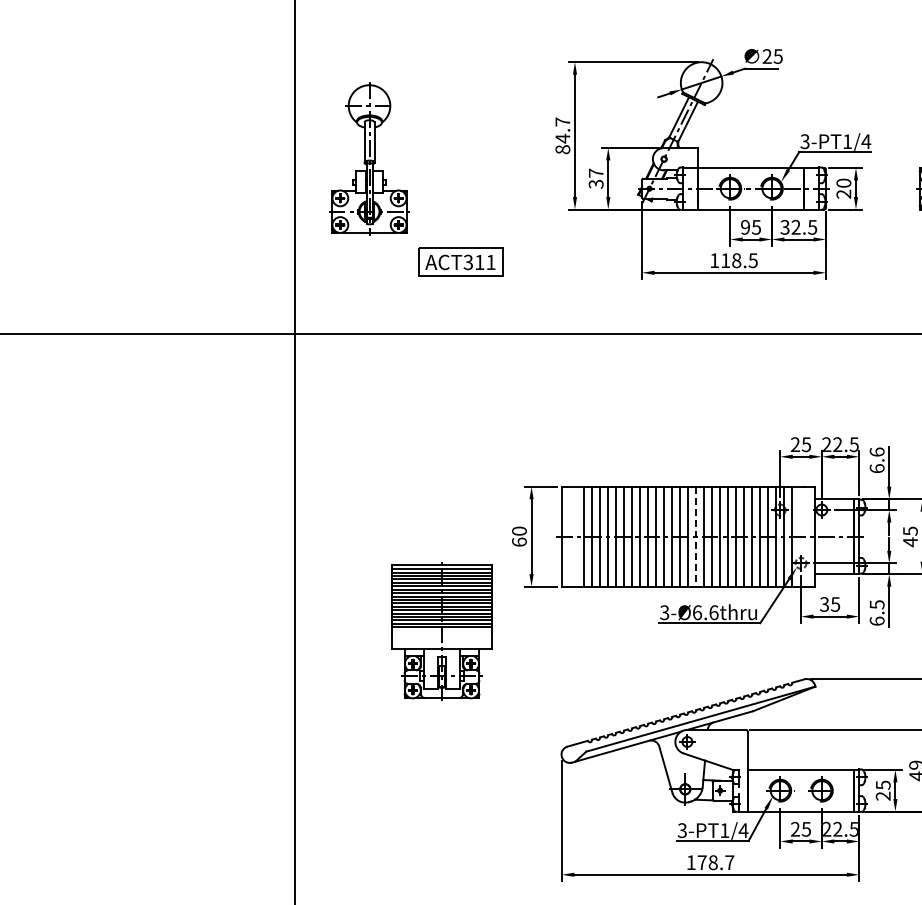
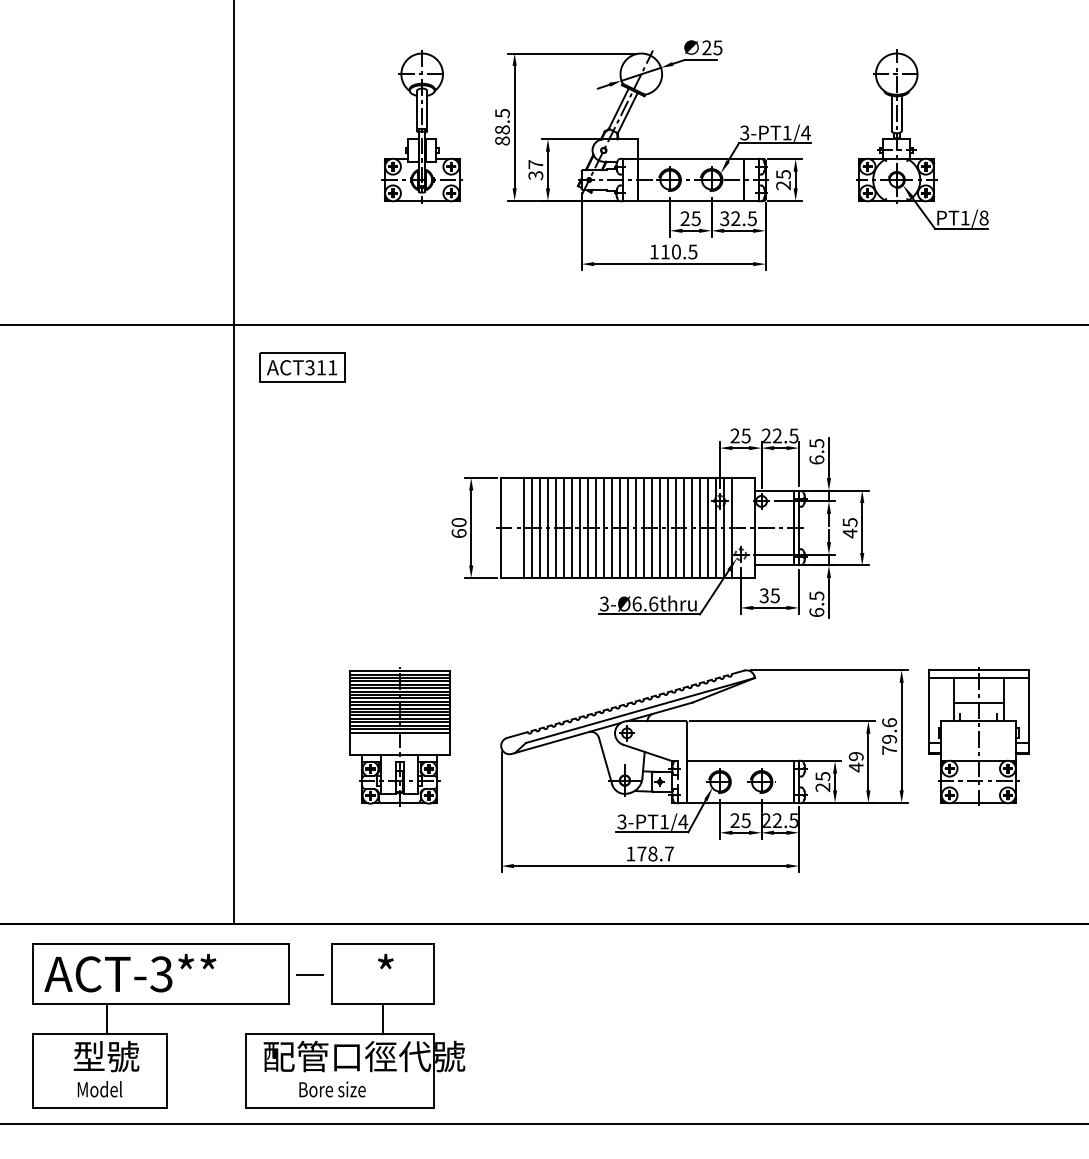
text: (562, 130) -> (502, 121), 84.7 -> 88.5
part: (368, 158) -> (421, 126), moved
text: (843, 183) -> (783, 174), 20 -> 25
text: (744, 227) -> (684, 218), 95 -> 25
text: (735, 261) -> (675, 252), 118.5 -> 110.5
part: (460, 262) -> (302, 367), moved
text: (876, 452) -> (816, 443), 6.6 -> 6.5
line: (695, 537) -> (635, 528), dashed -> solid
part: (441, 631) -> (399, 736), moved

